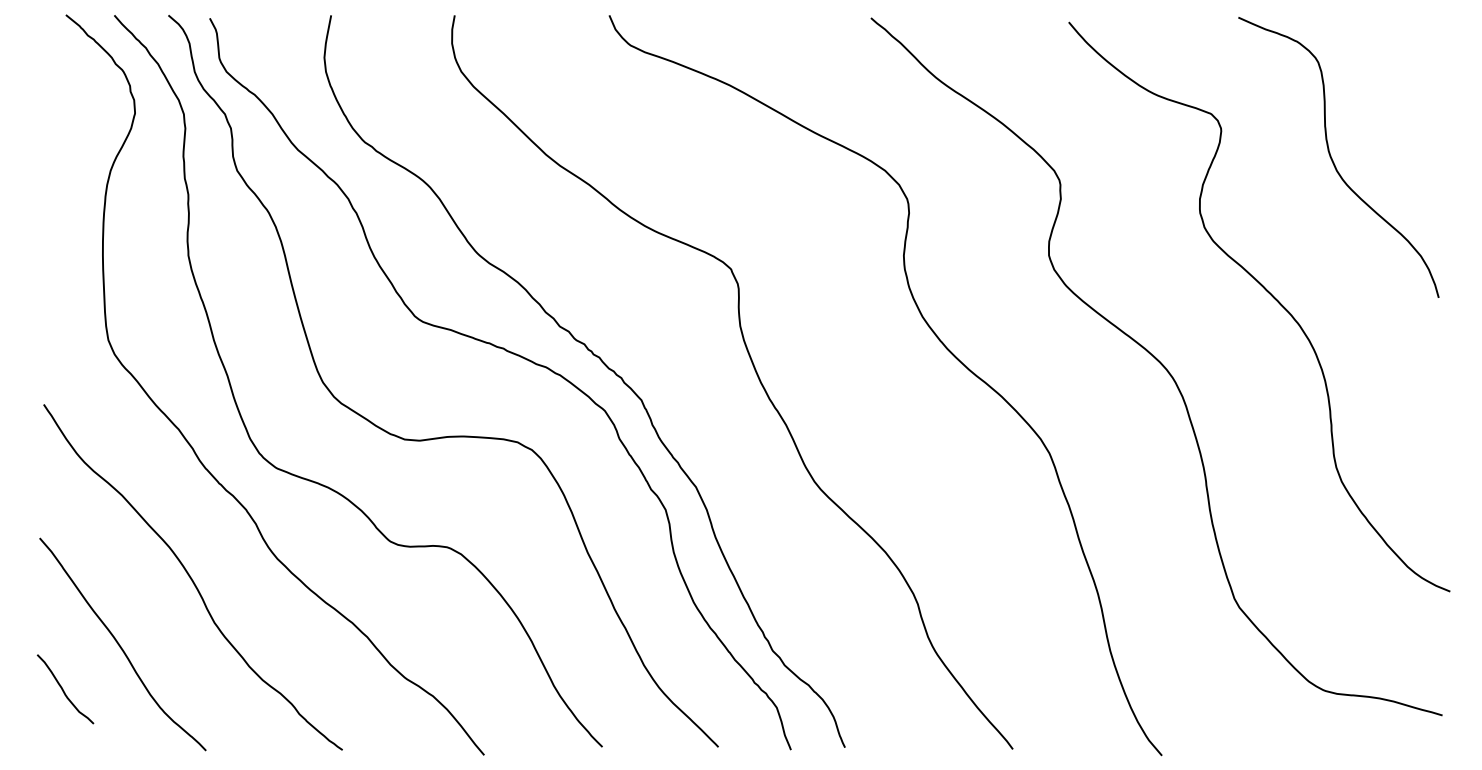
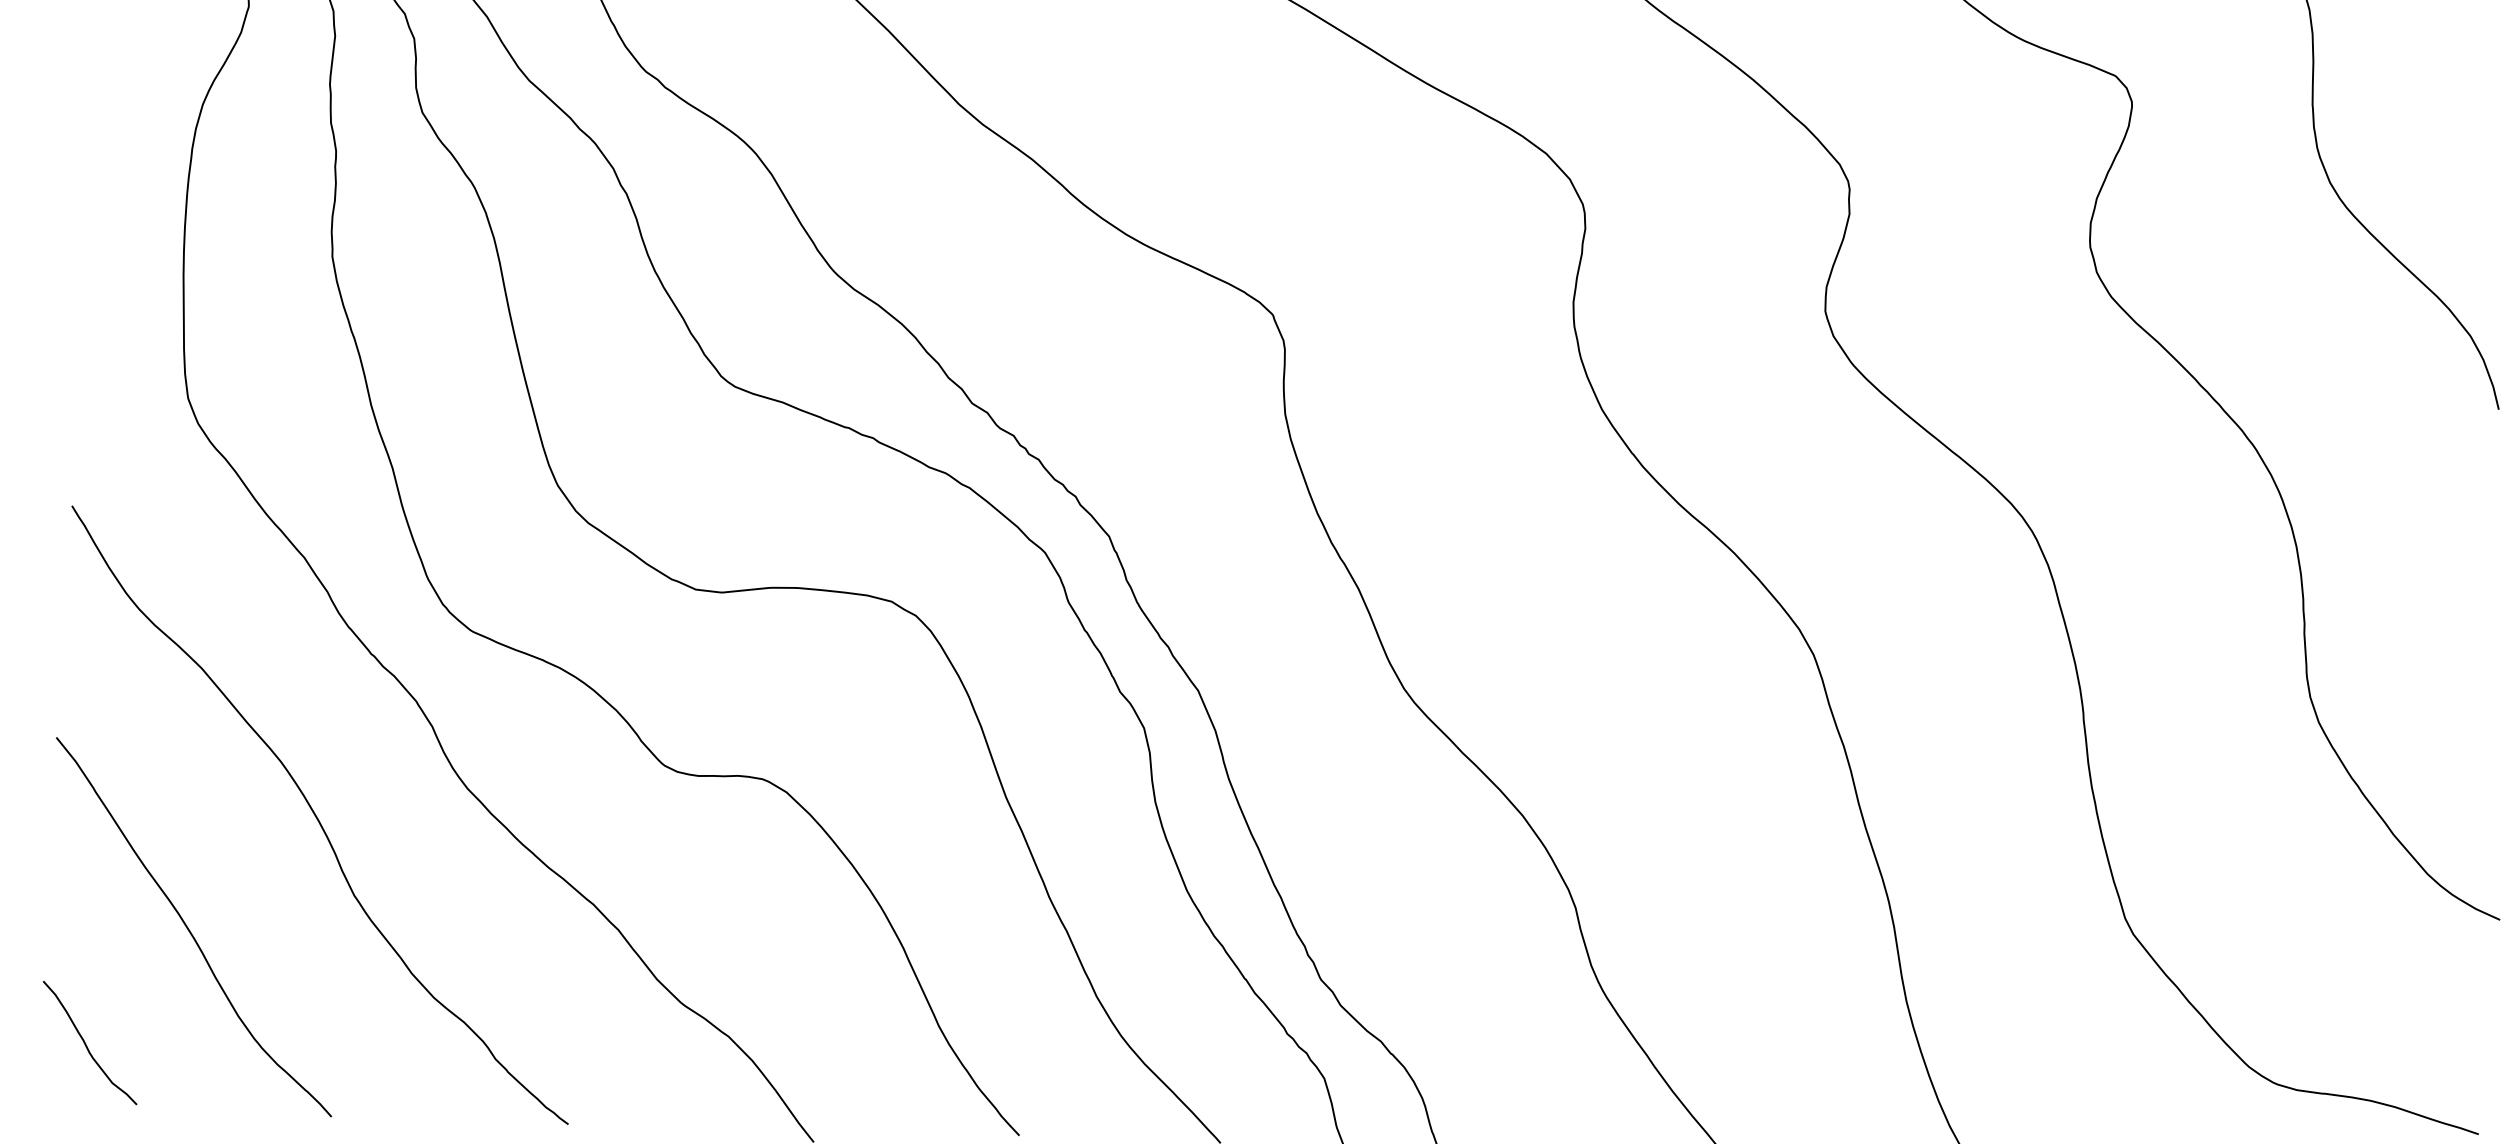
curve: (64, 690) -> (88, 1044), moved

